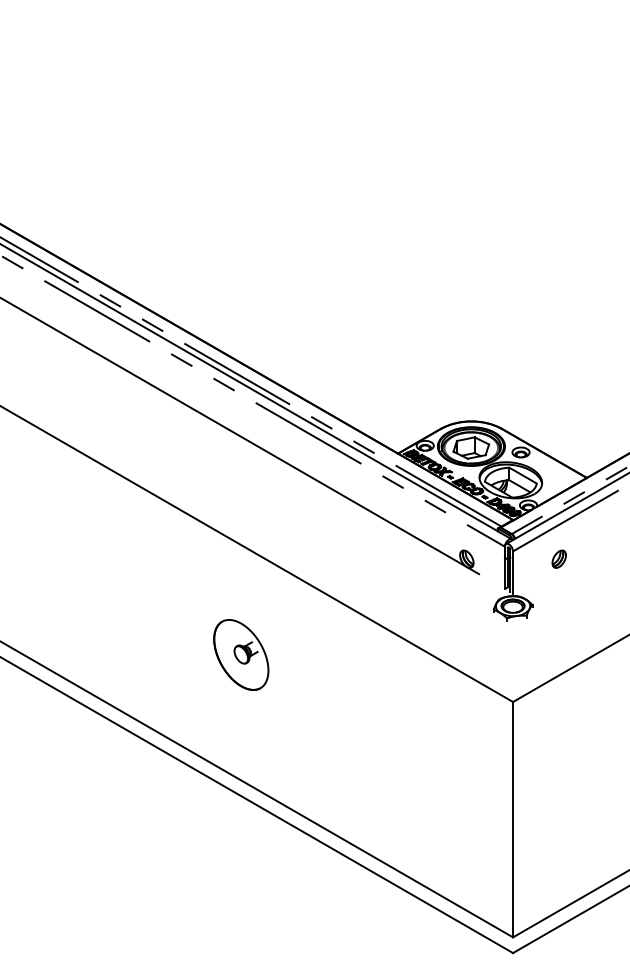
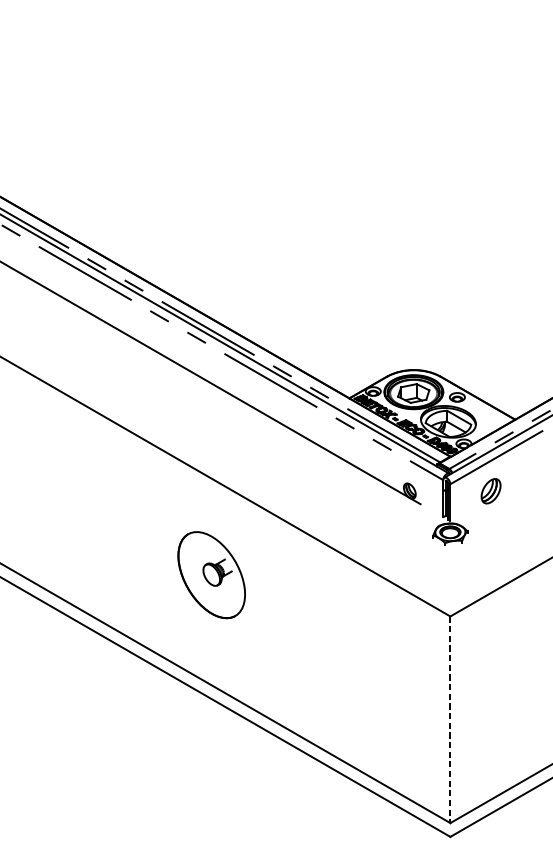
part: (558, 558) -> (490, 490), size x1.6
part: (241, 654) -> (211, 574), size x1.4
line: (513, 819) -> (450, 719), solid -> dashed

